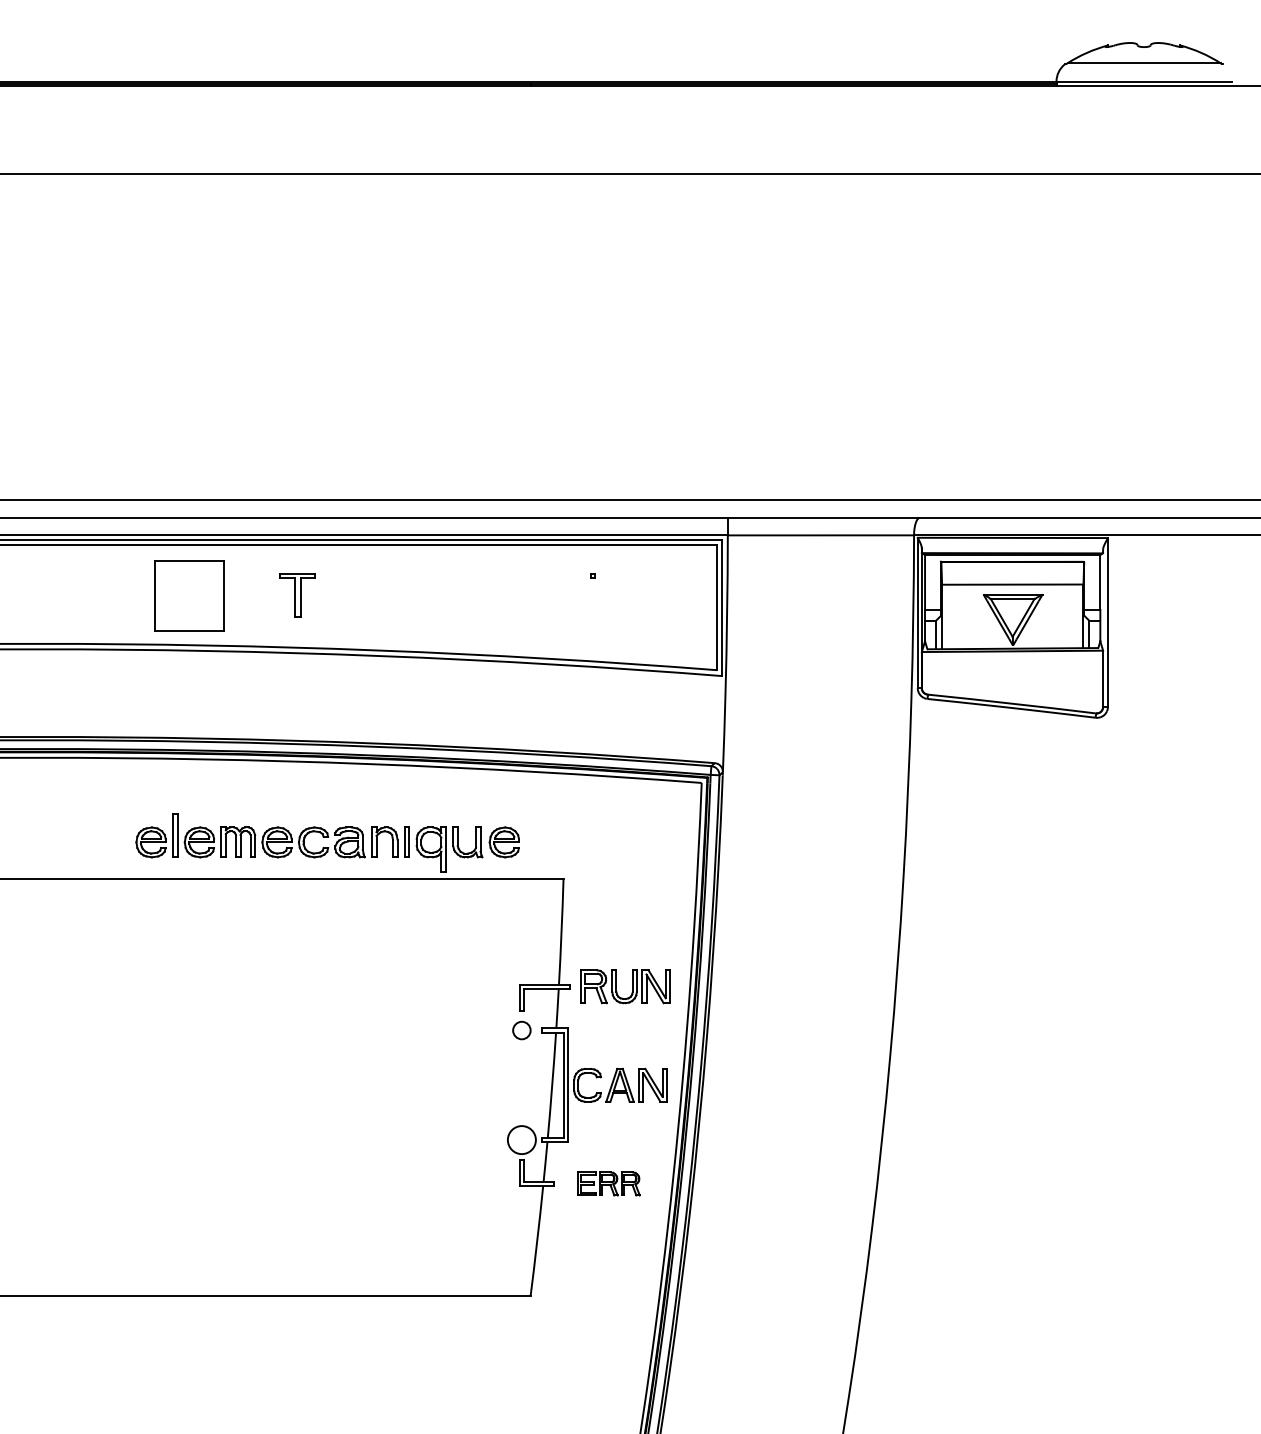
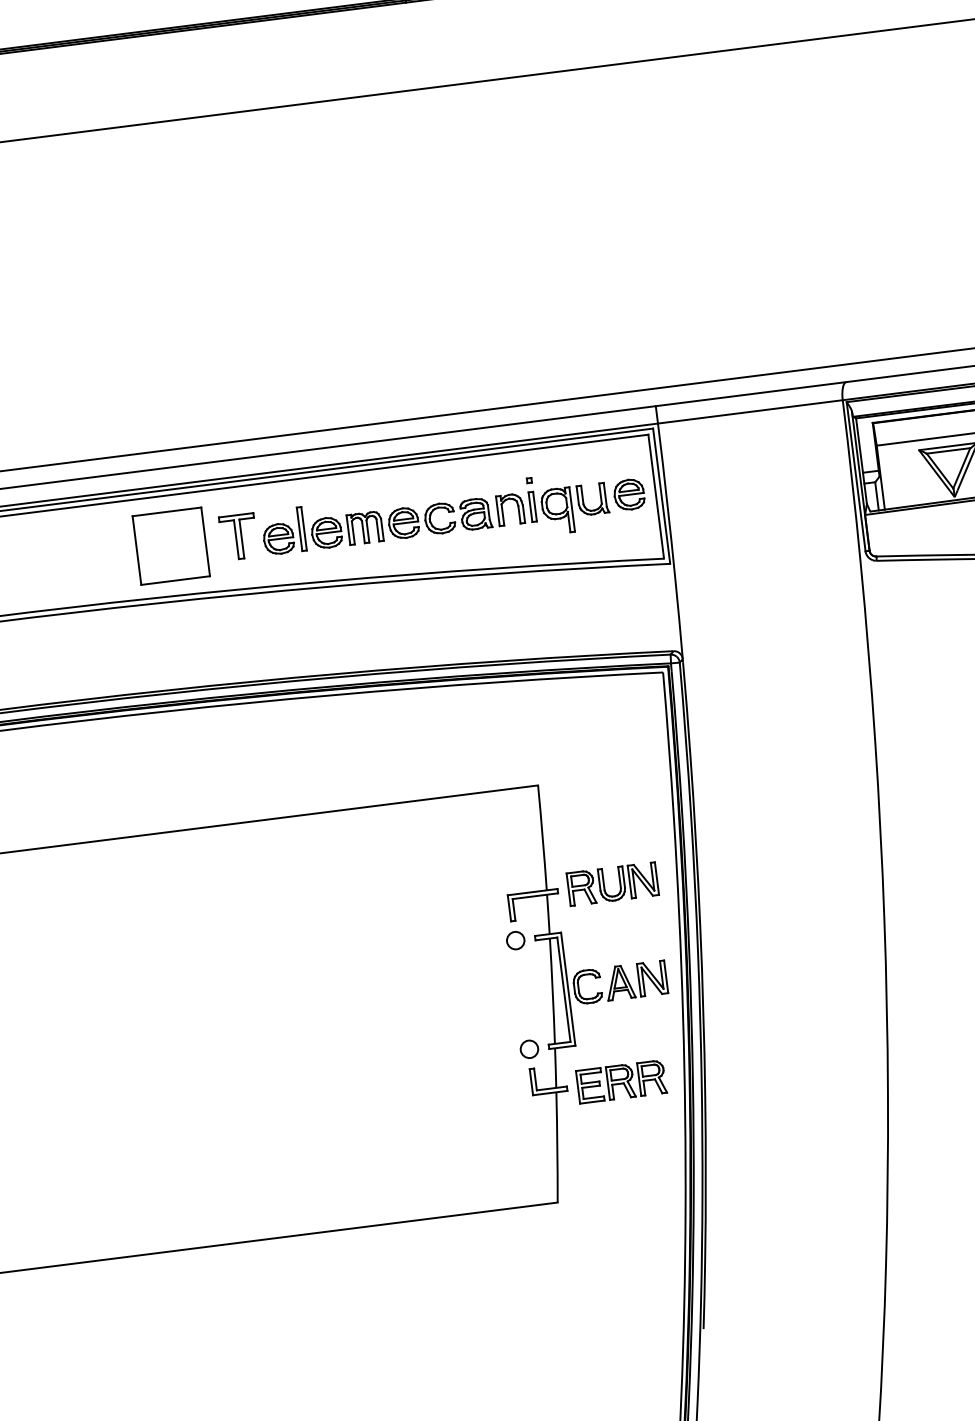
part: (189, 595) -> (171, 545), moved
part: (327, 842) -> (453, 517), moved
circle: (521, 1139) -> (529, 1048), size x0.62
part: (608, 1183) -> (620, 1081), size x1.43

